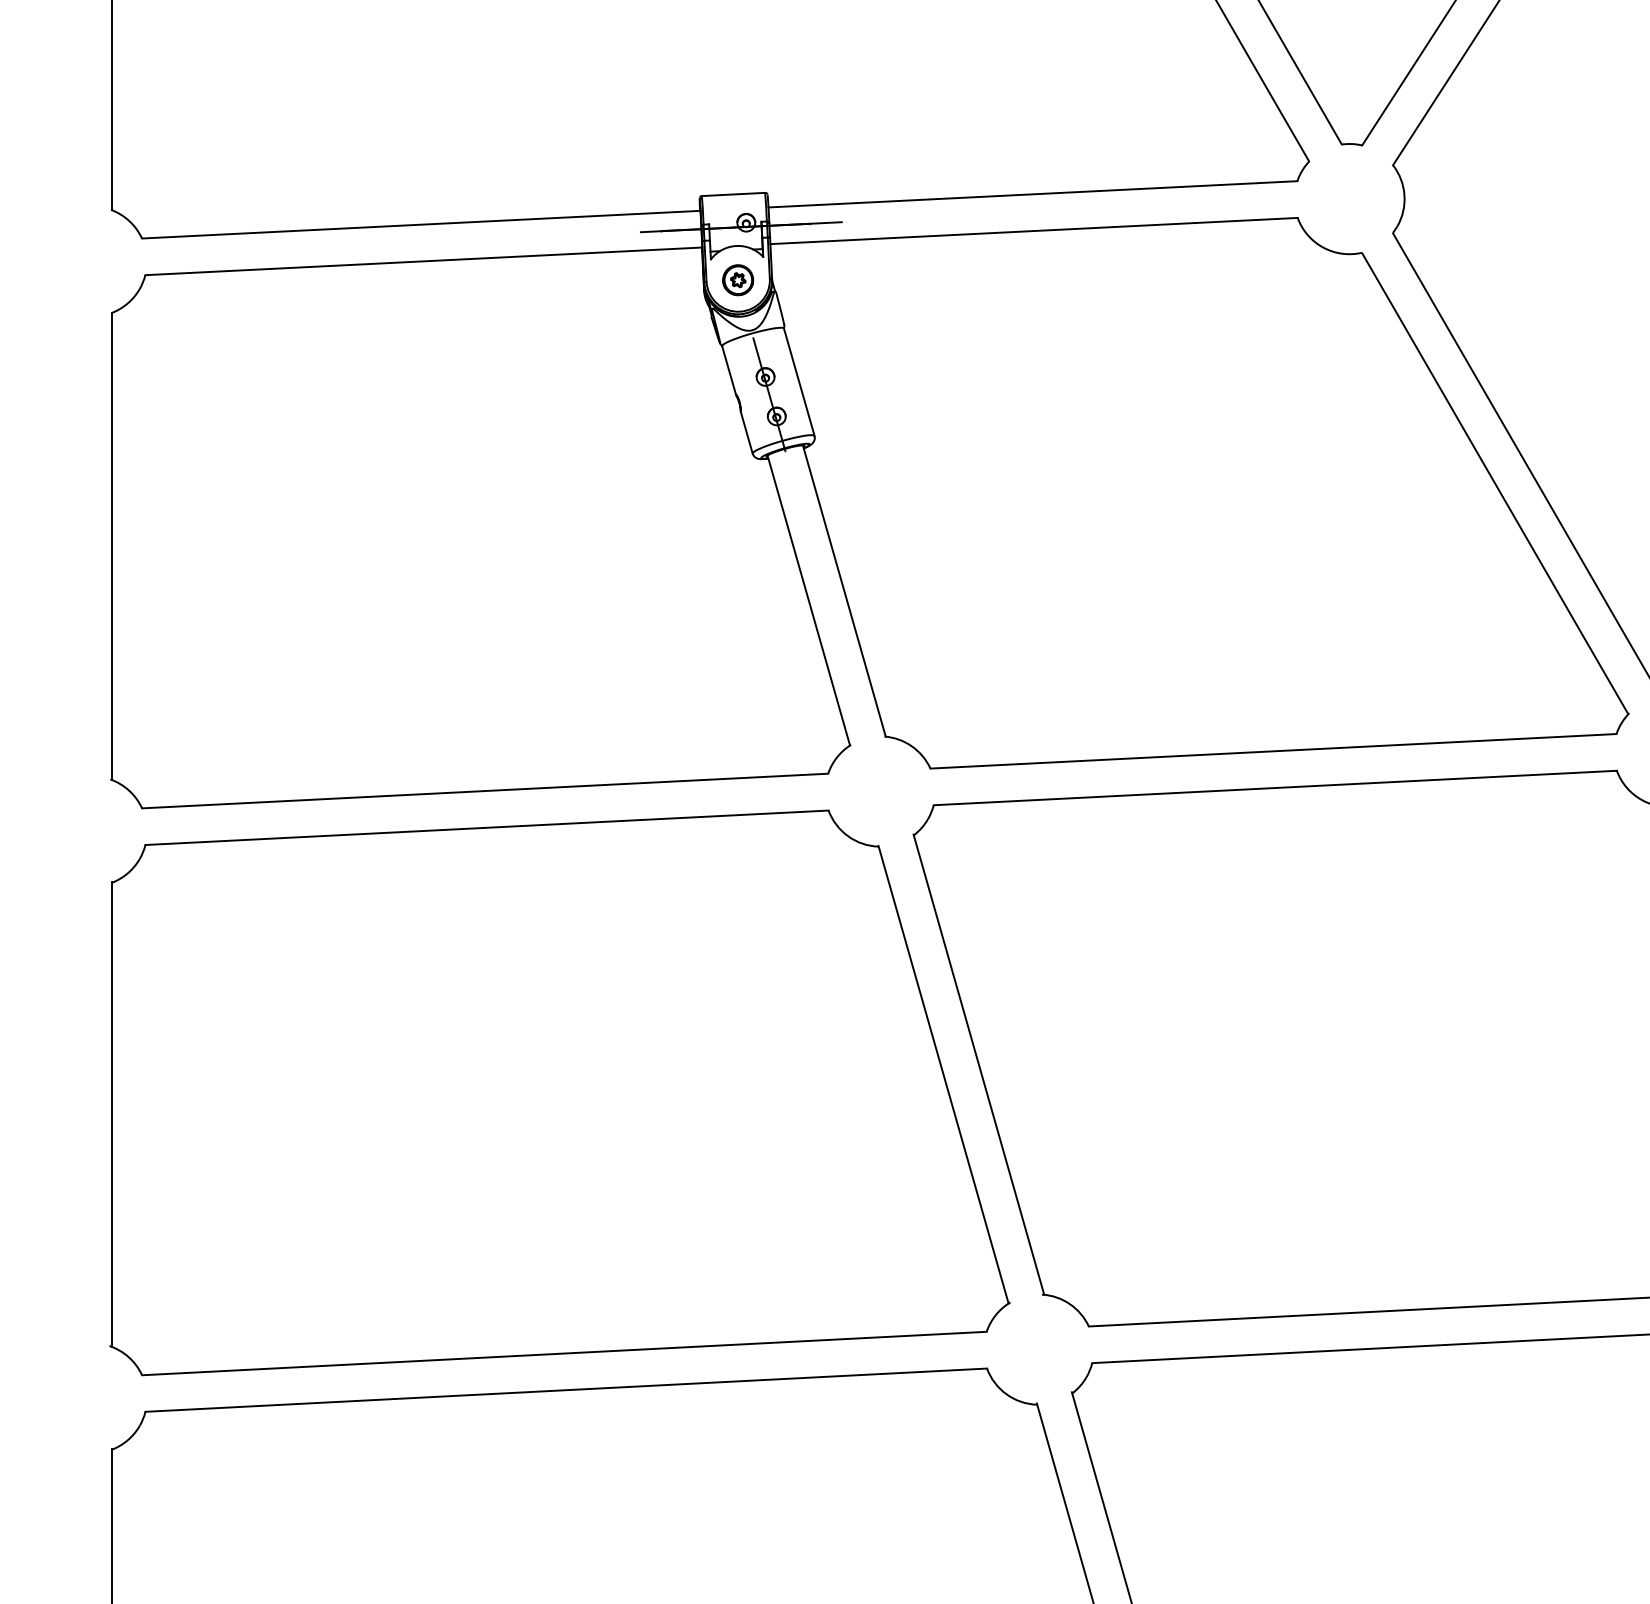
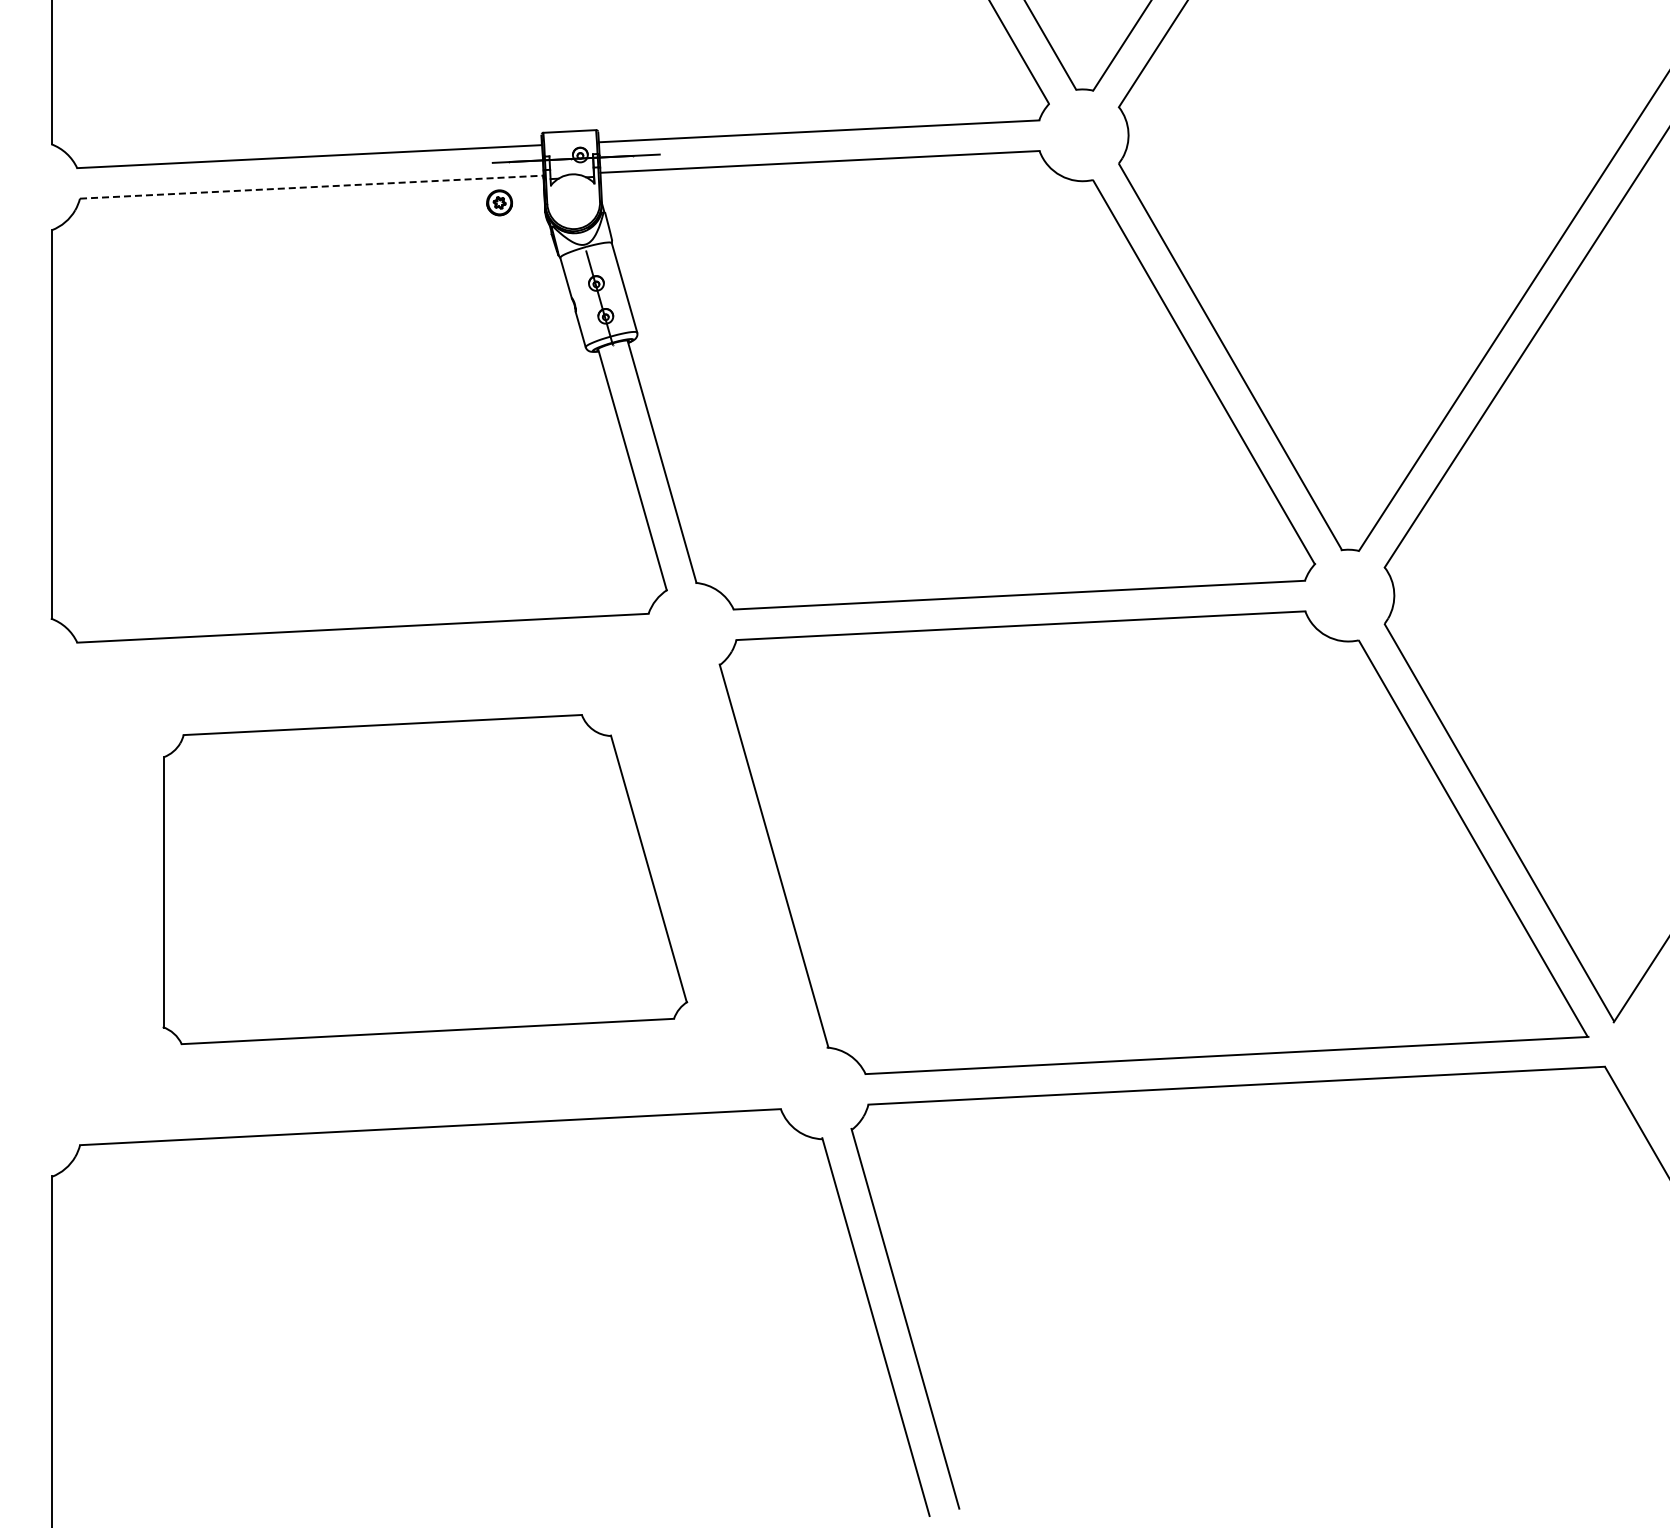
line: (424, 261) -> (312, 187), solid -> dashed
part: (738, 279) -> (499, 202), moved
part: (560, 1092) -> (425, 879), size x0.7

